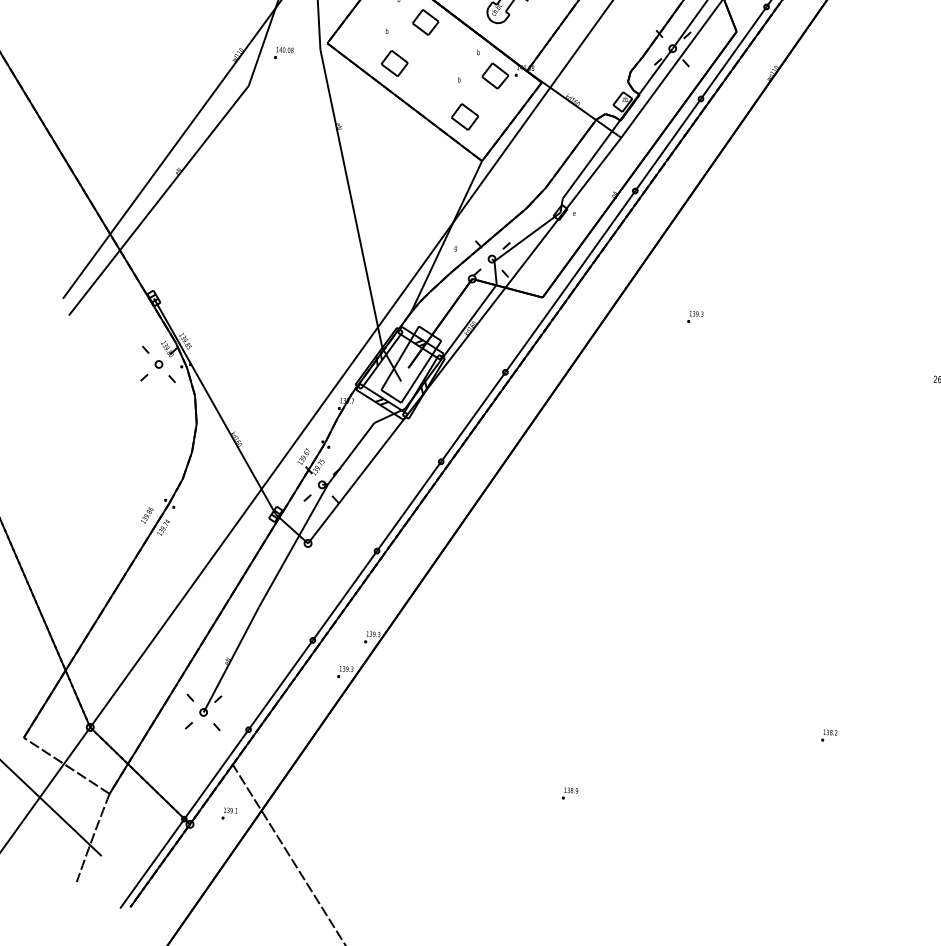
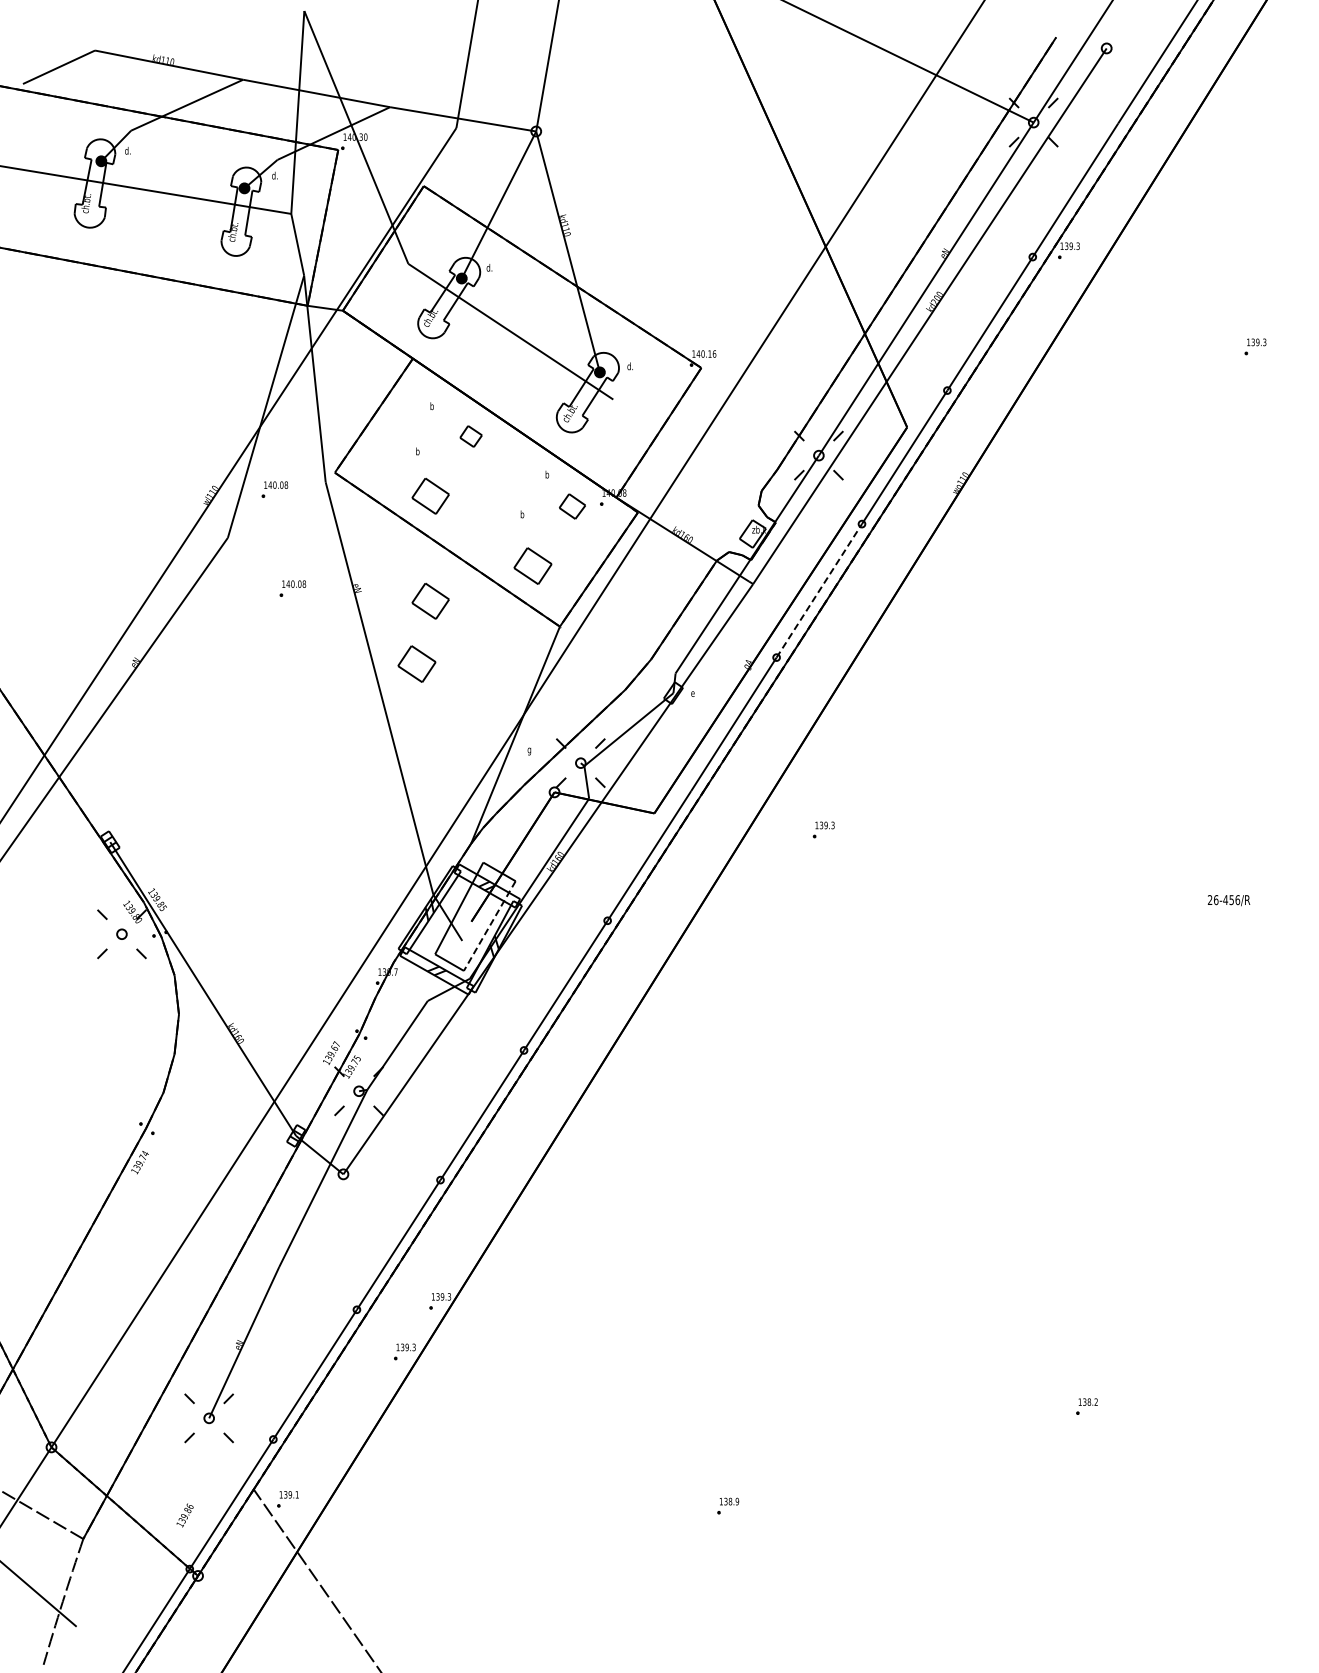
part: (425, 22) -> (470, 436), size x0.6
part: (495, 75) -> (572, 506), size x0.7
part: (292, 124) -> (292, 588), added
part: (390, 137) -> (430, 600), added
line: (668, 144) -> (819, 590), solid -> dashed
part: (378, 182) -> (416, 663), added
part: (695, 316) -> (823, 829), moved
line: (421, 372) -> (489, 926), solid -> dashed
text: (146, 515) -> (184, 1515), moved
part: (229, 813) -> (287, 1499), moved

